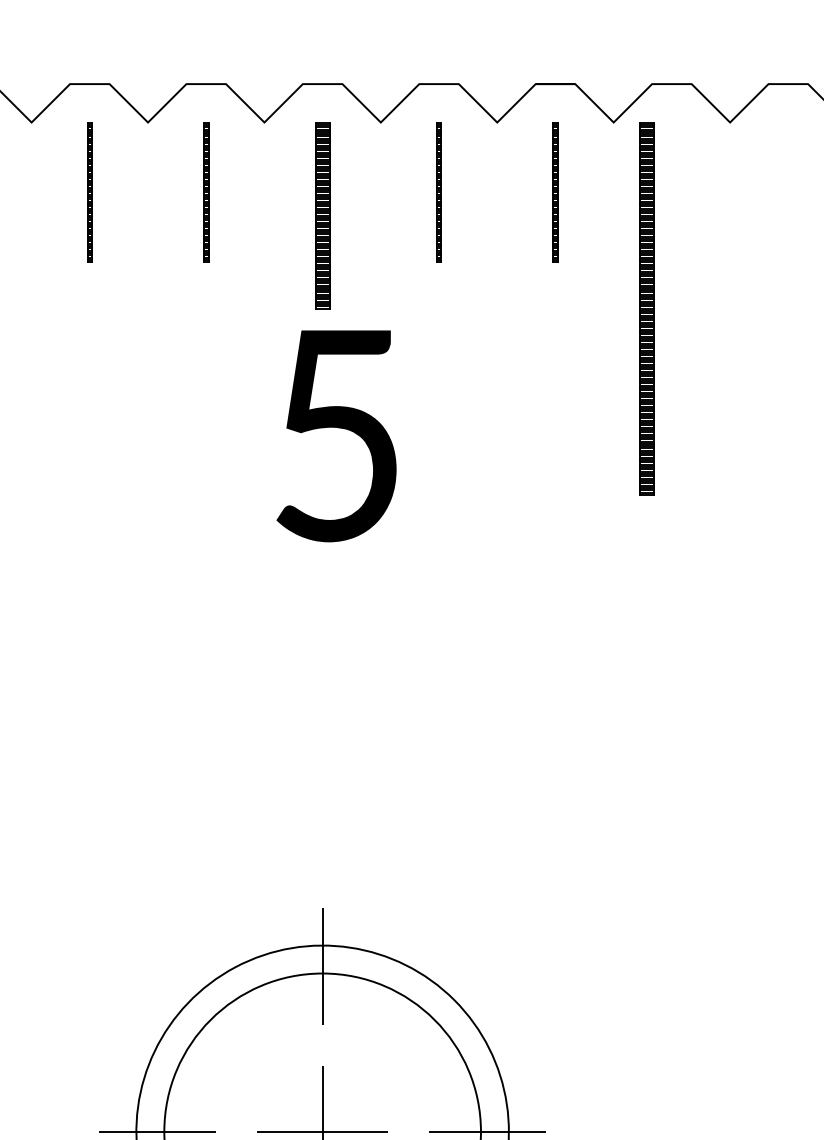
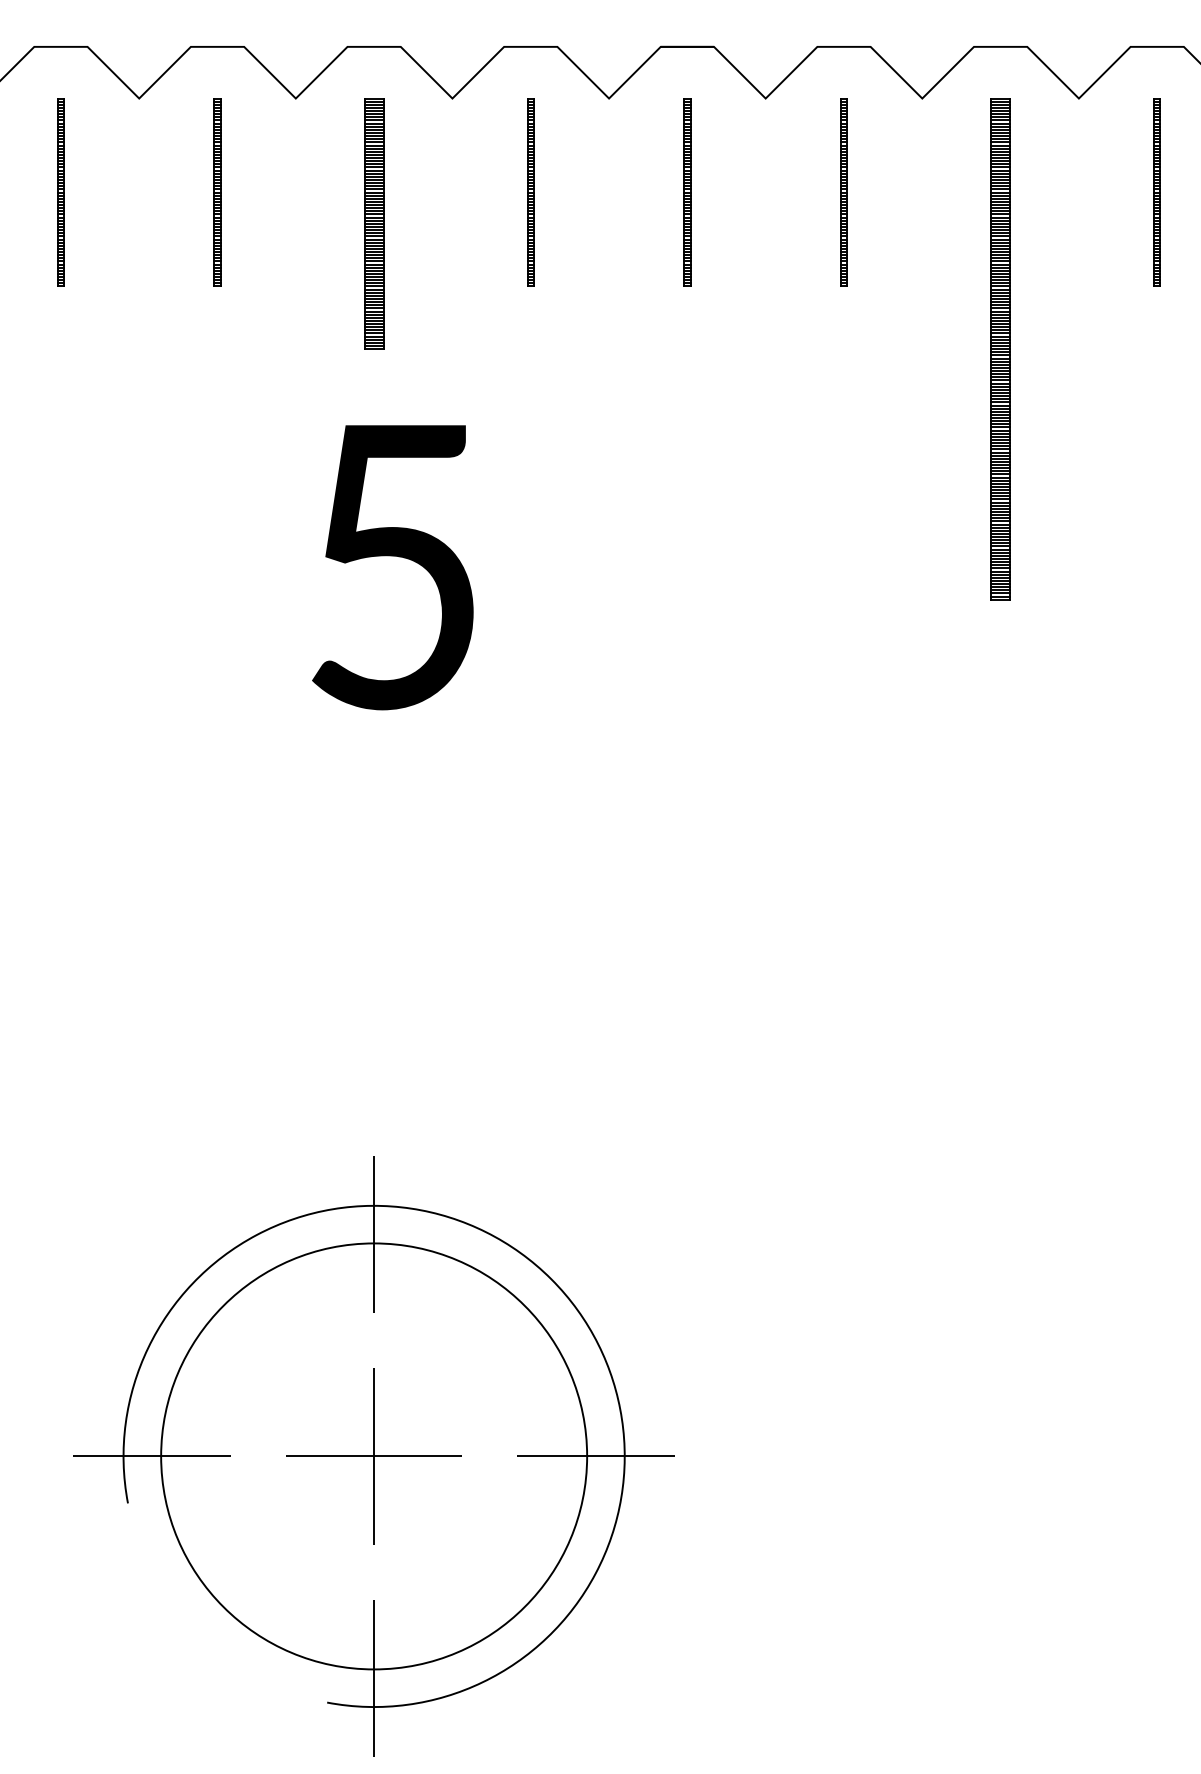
part: (671, 192) -> (843, 192), added
part: (646, 309) -> (1000, 349), moved
text: (336, 436) -> (392, 567), moved

